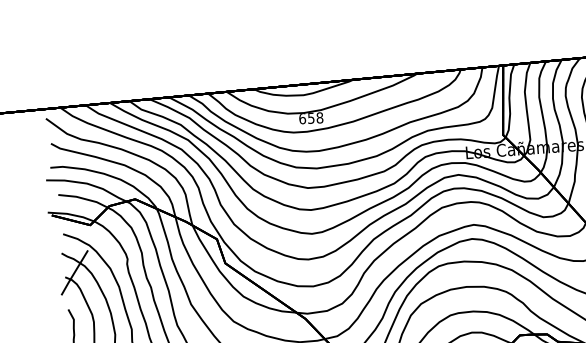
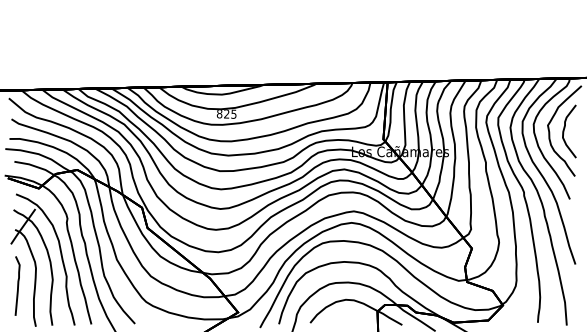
text: (310, 117) -> (226, 113), 658 -> 825

